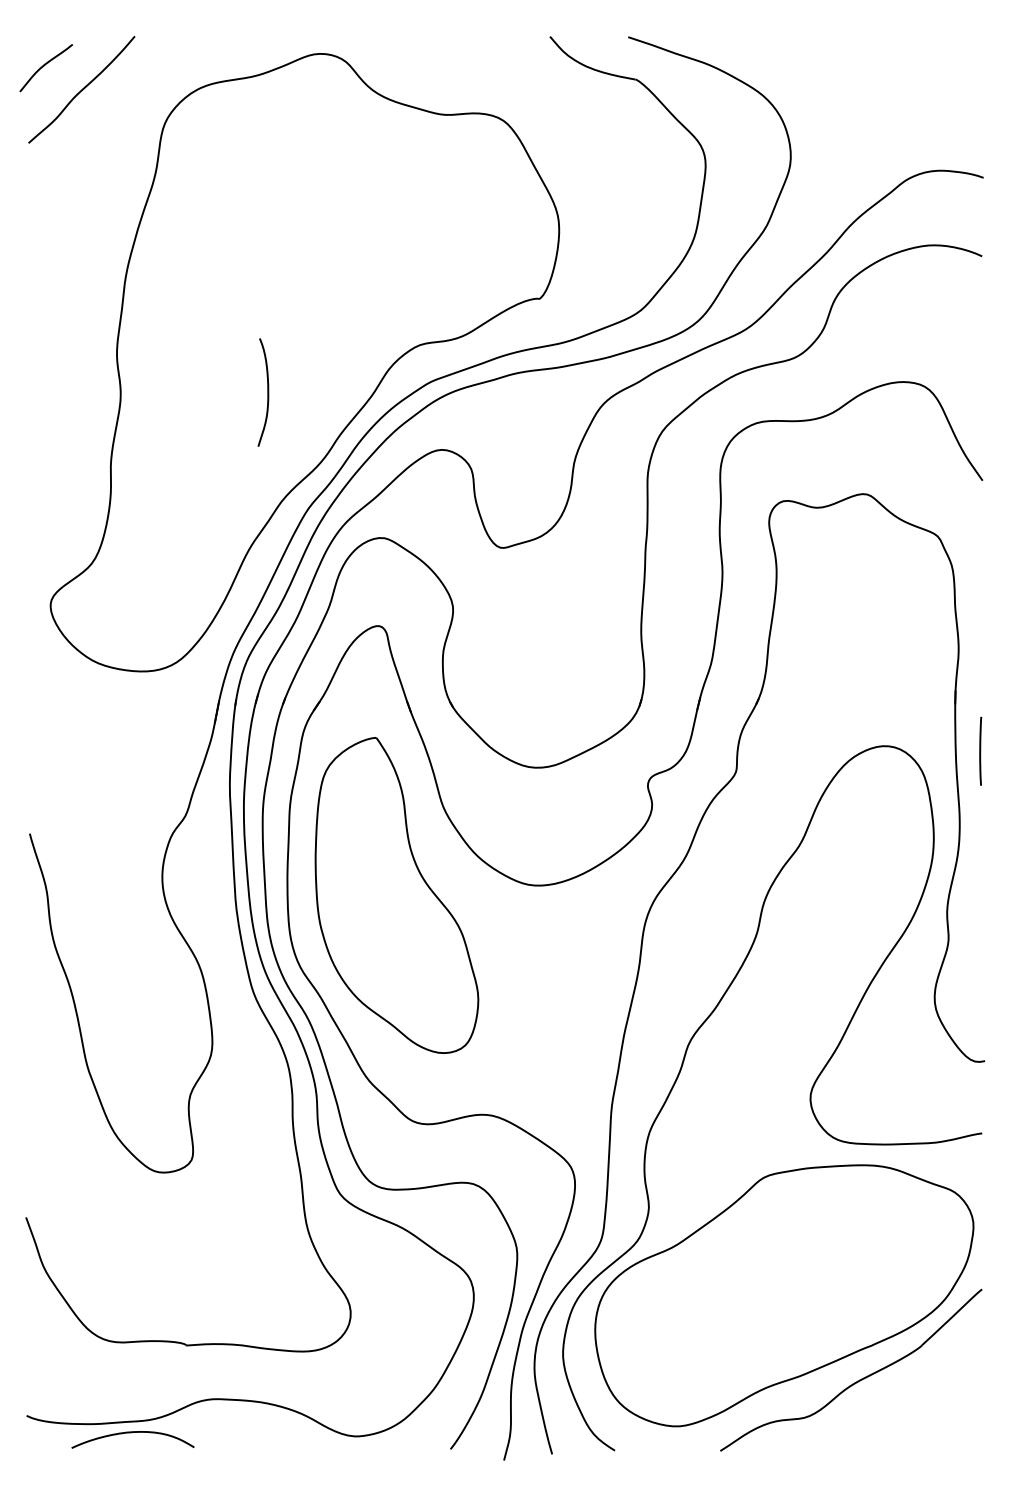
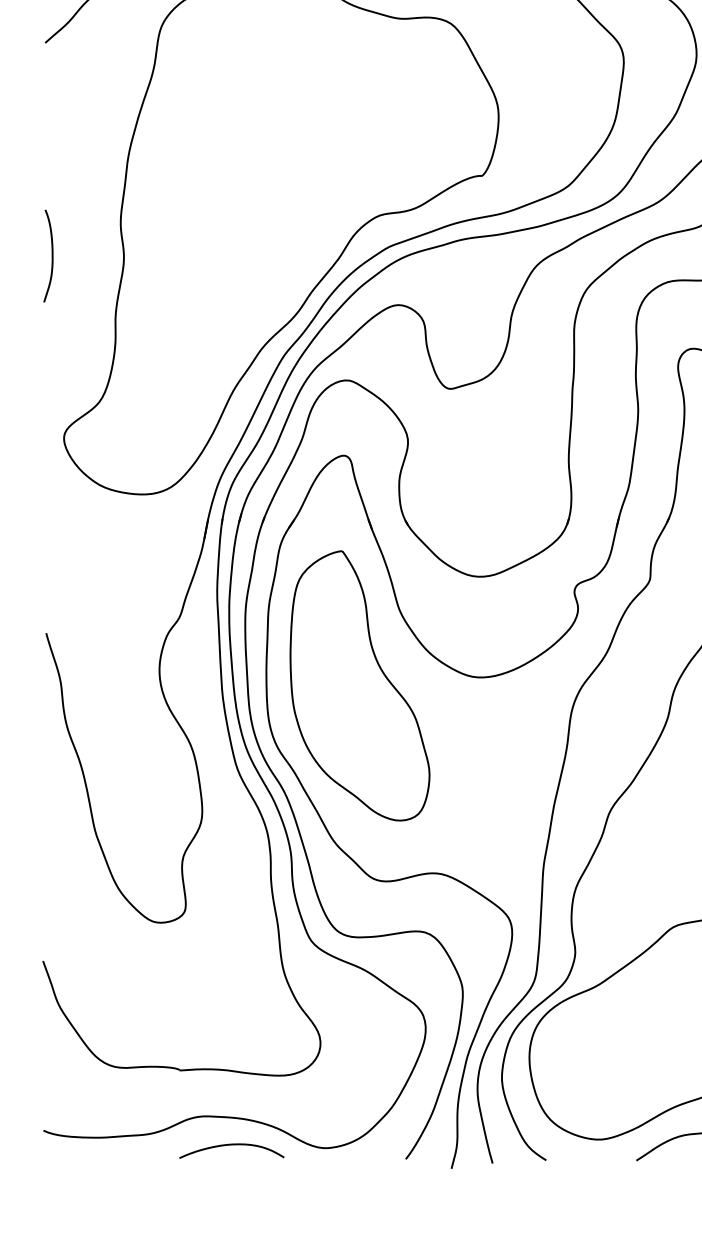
curve: (267, 392) -> (51, 256), moved
curve: (132, 1433) -> (231, 1145), moved

